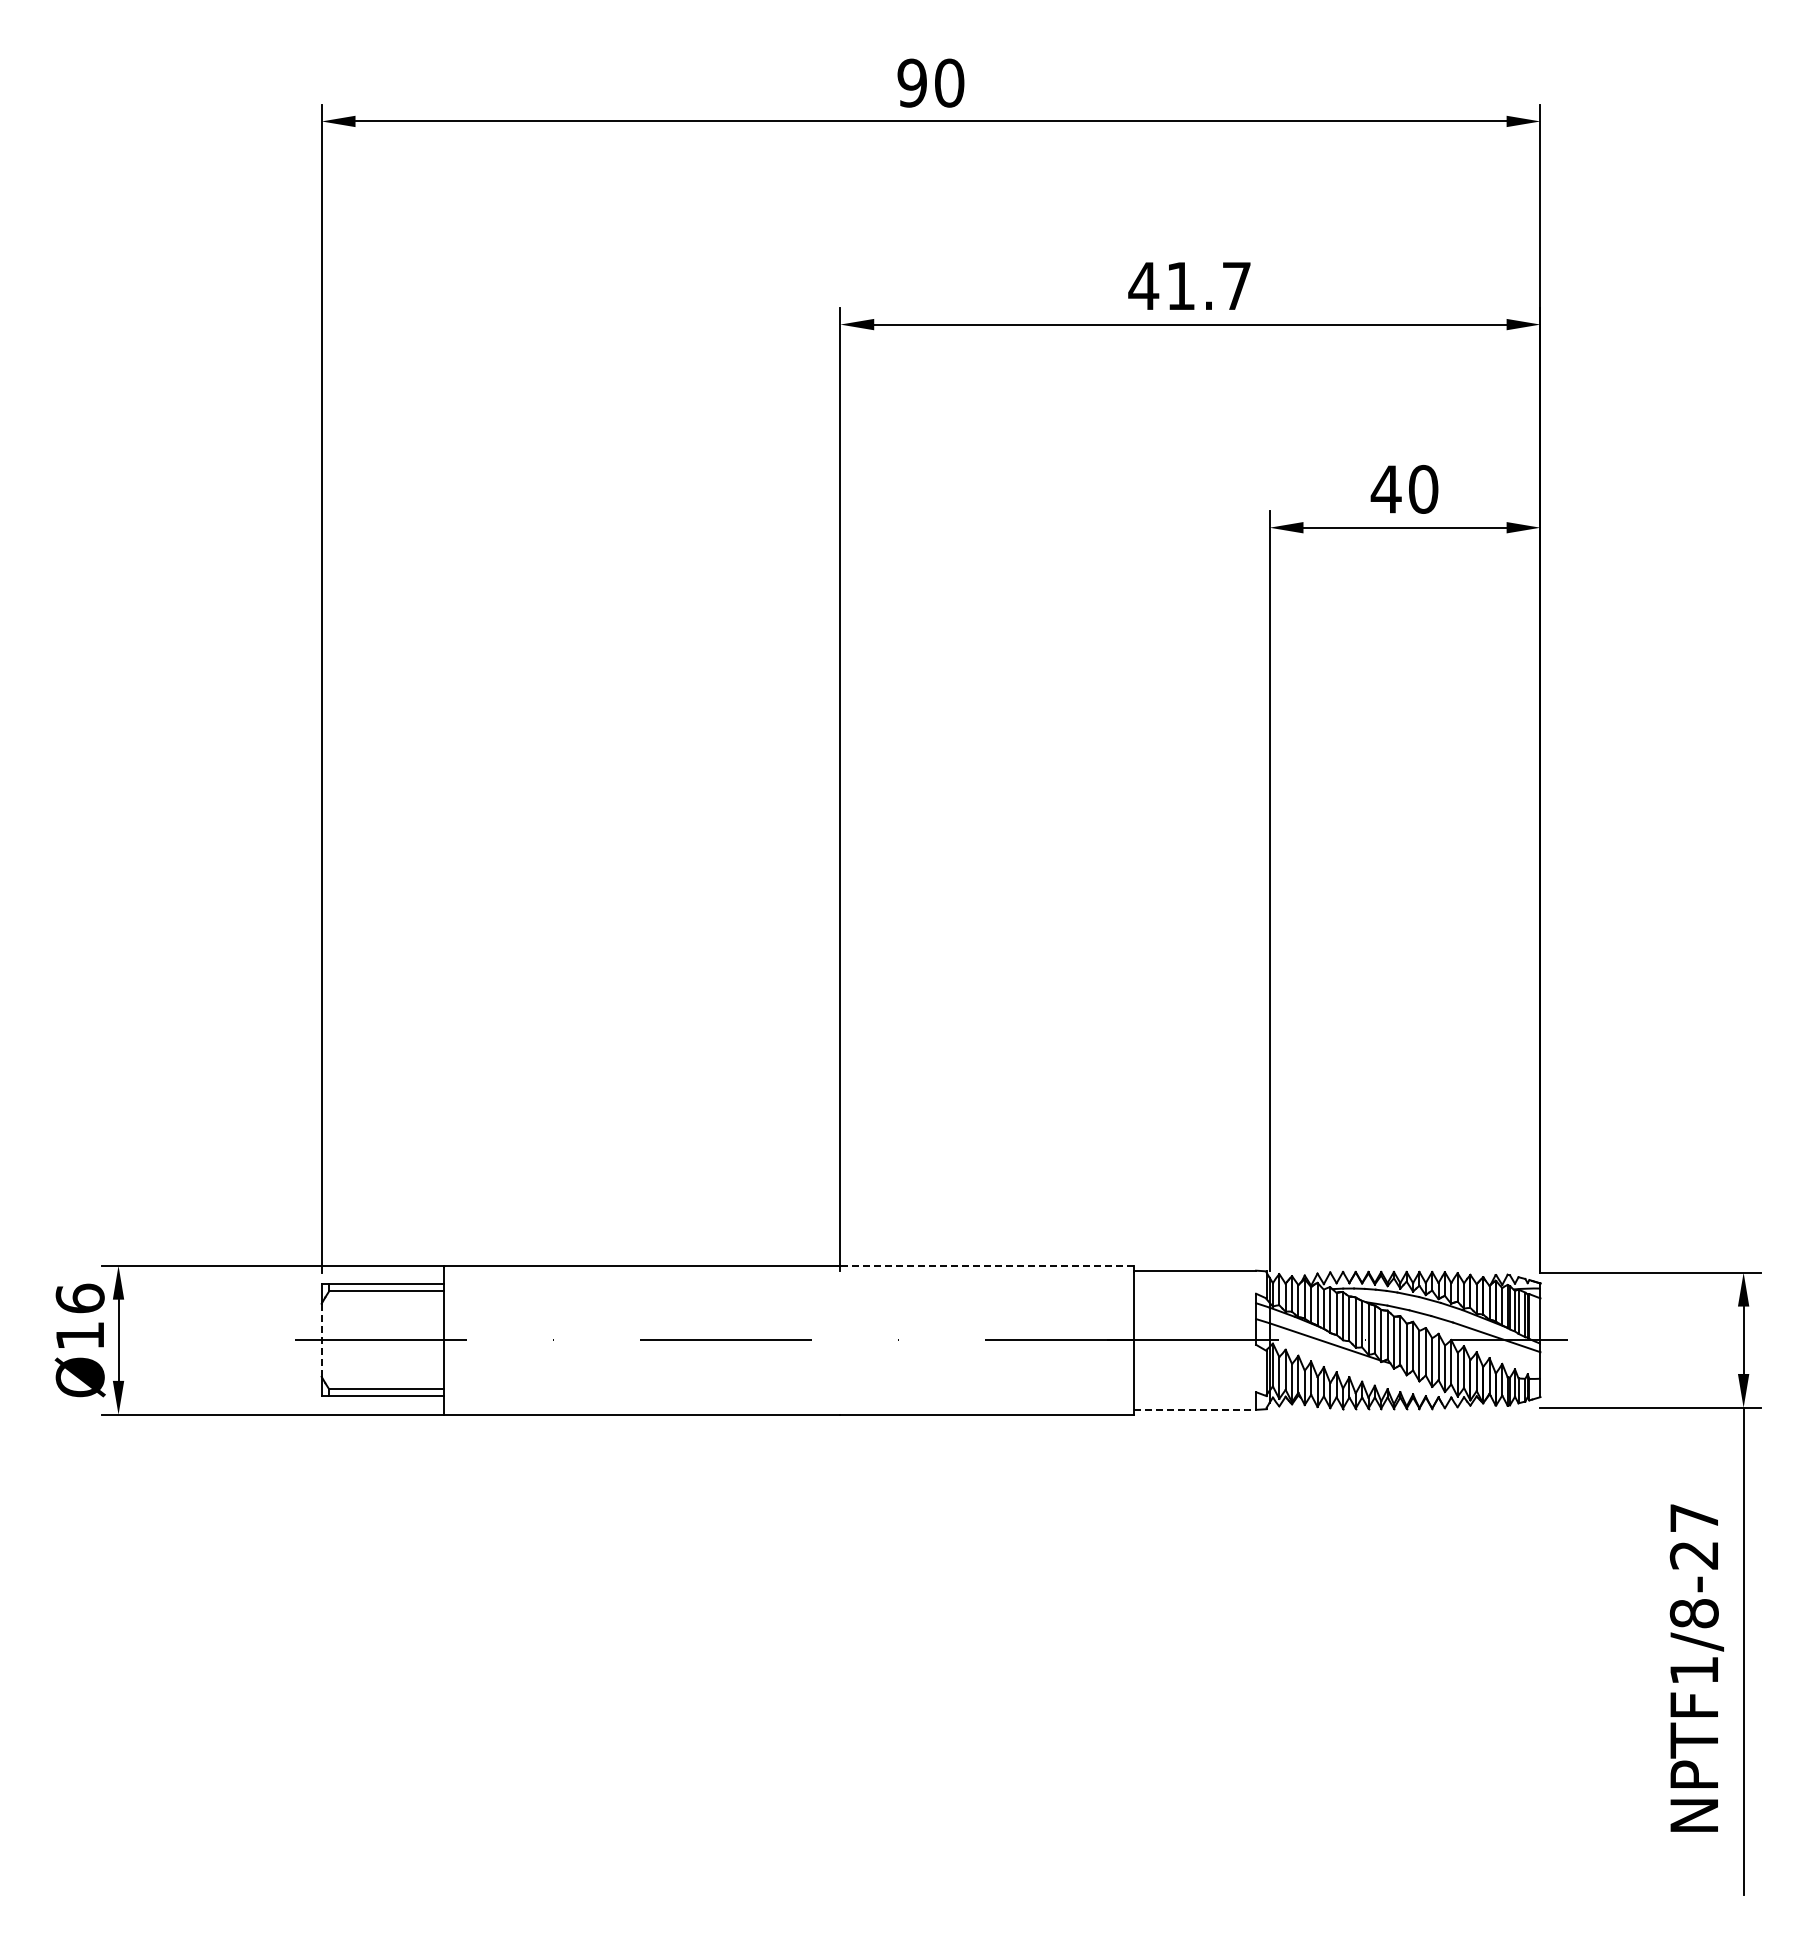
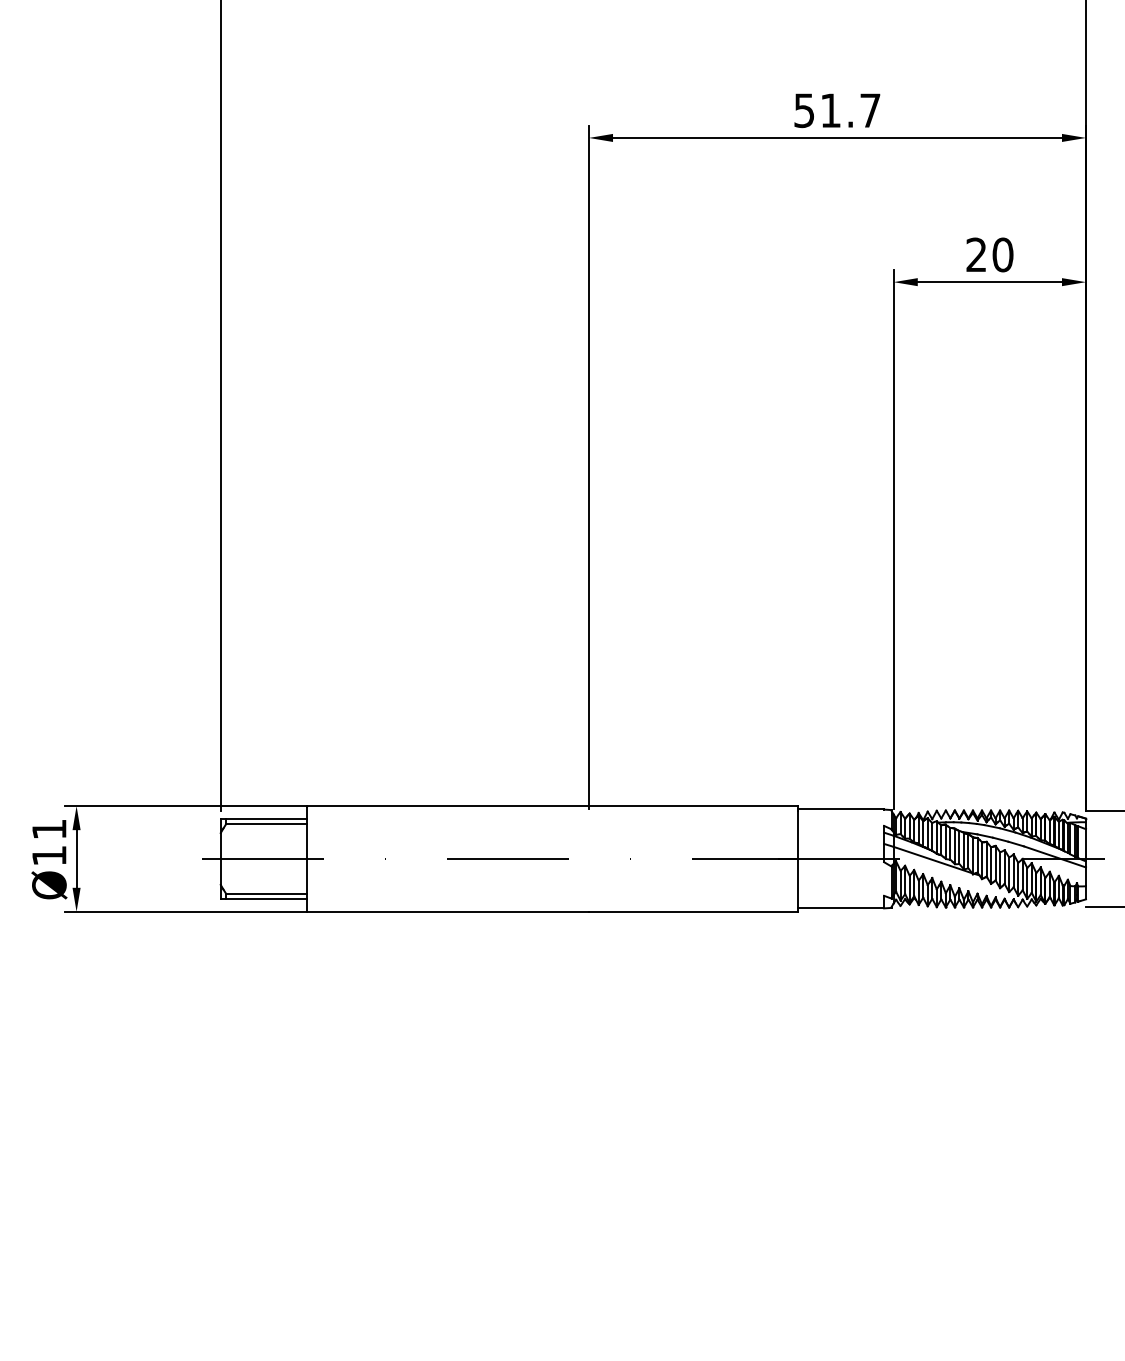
text: (1143, 286) -> (804, 110), 41.7 -> 51.7
text: (1385, 488) -> (976, 254), 40 -> 20
line: (987, 1265) -> (693, 805), dashed -> solid
text: (79, 1298) -> (48, 829), Ø16 -> Ø11
line: (321, 1340) -> (220, 859), dashed -> solid
line: (1195, 1410) -> (841, 908), dashed -> solid

